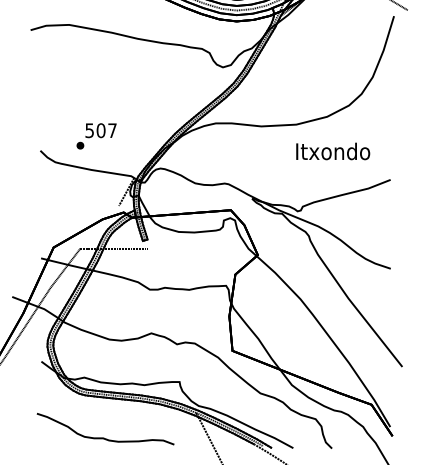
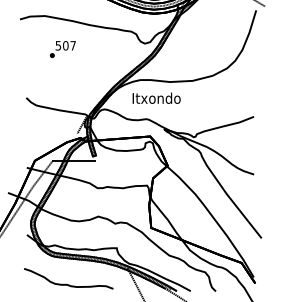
text: (96, 136) -> (62, 49), moved
text: (332, 150) -> (156, 97), moved

